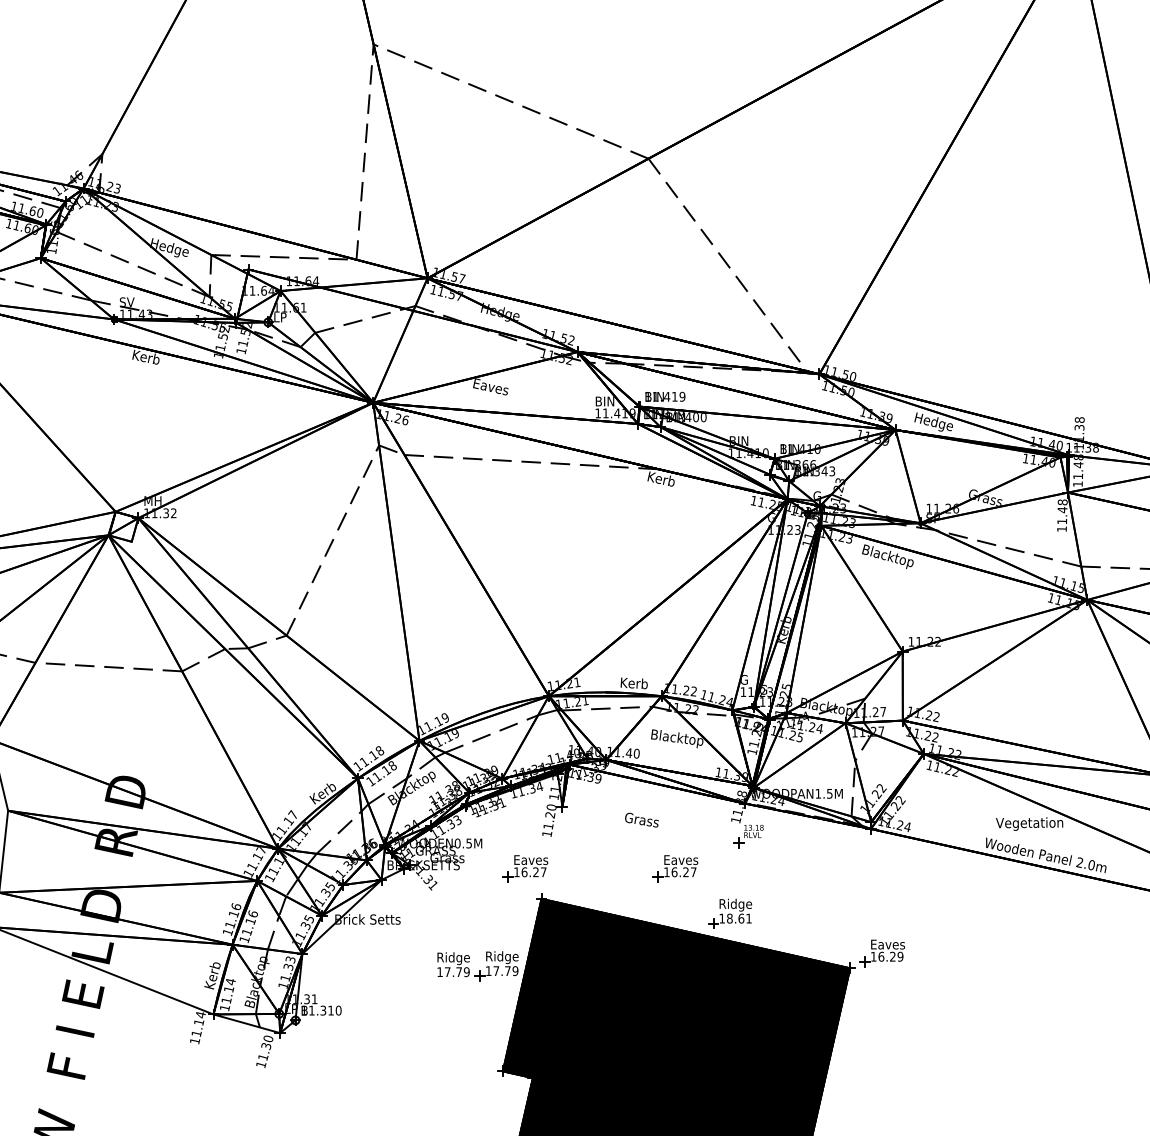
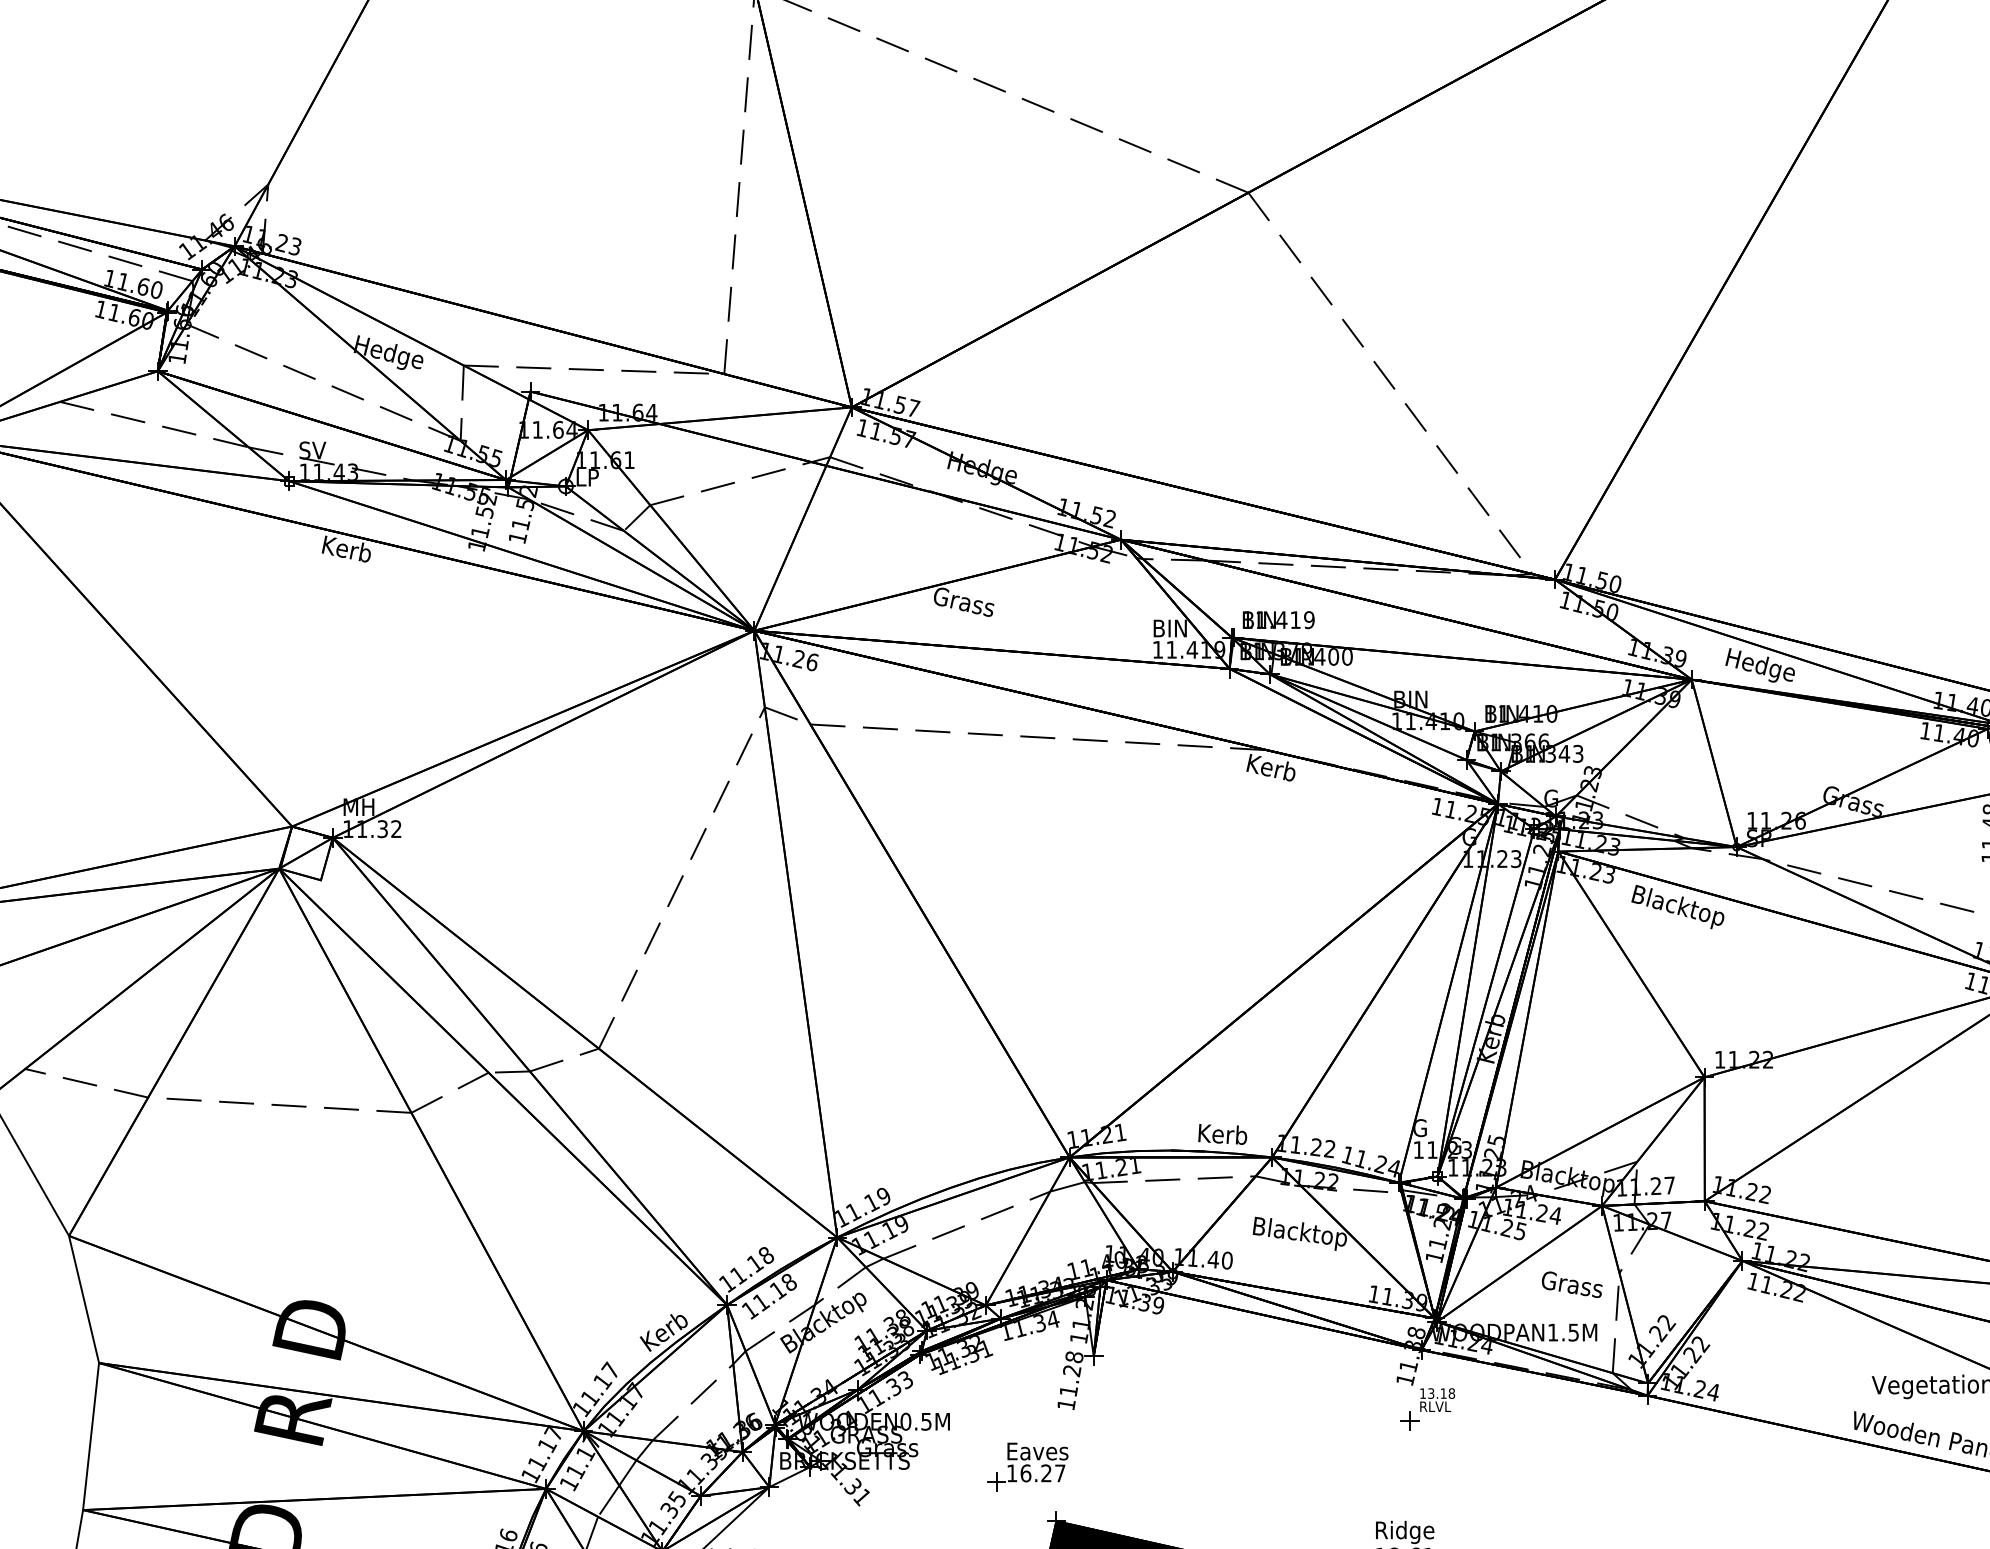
text: (490, 386) -> (964, 601), Eaves -> Grass
text: (550, 807) -> (1072, 1357), 11.20 -> 11.28
text: (641, 819) -> (1571, 1283), moved
part: (675, 868) -> (1296, 1466), removed

